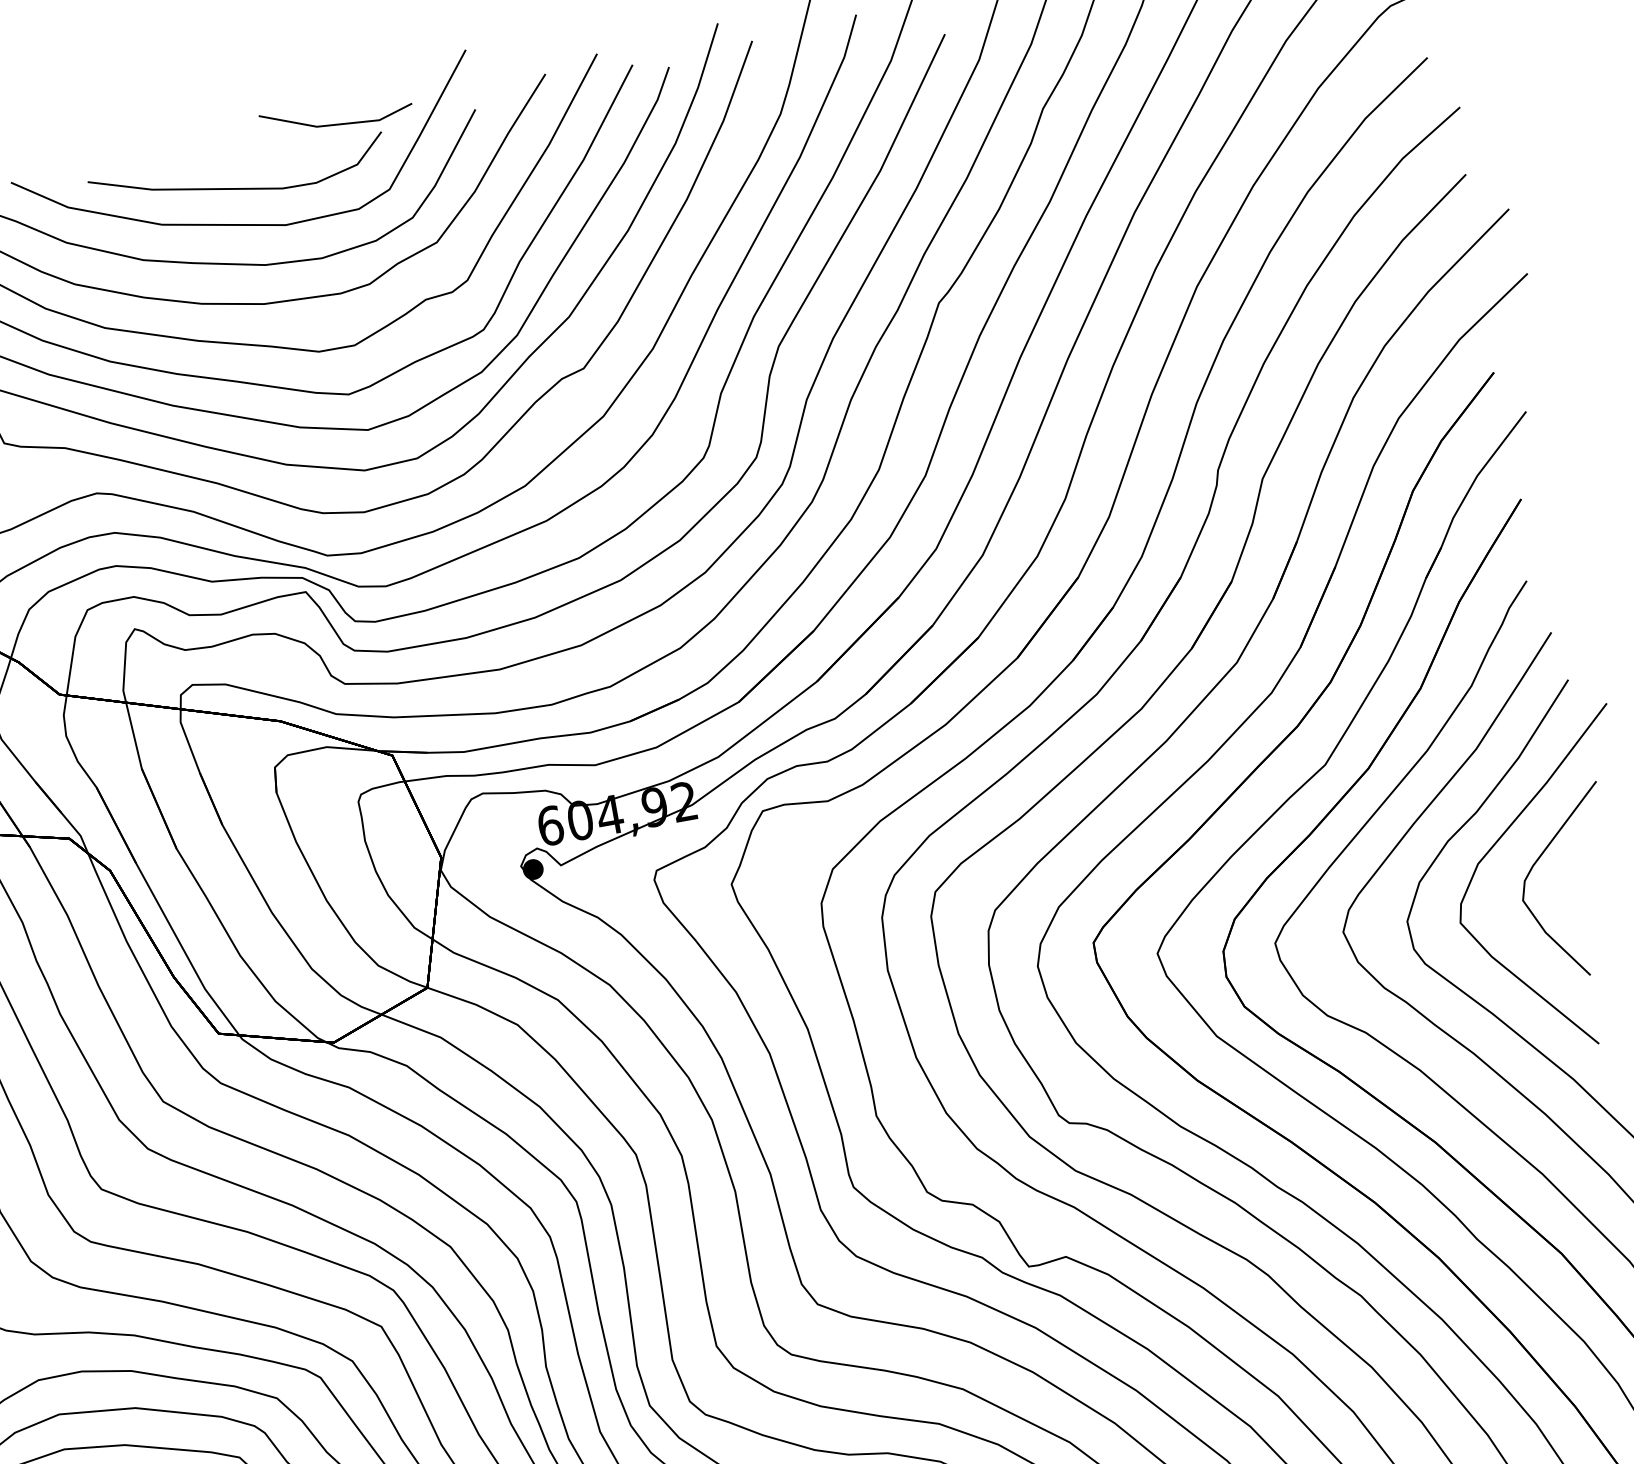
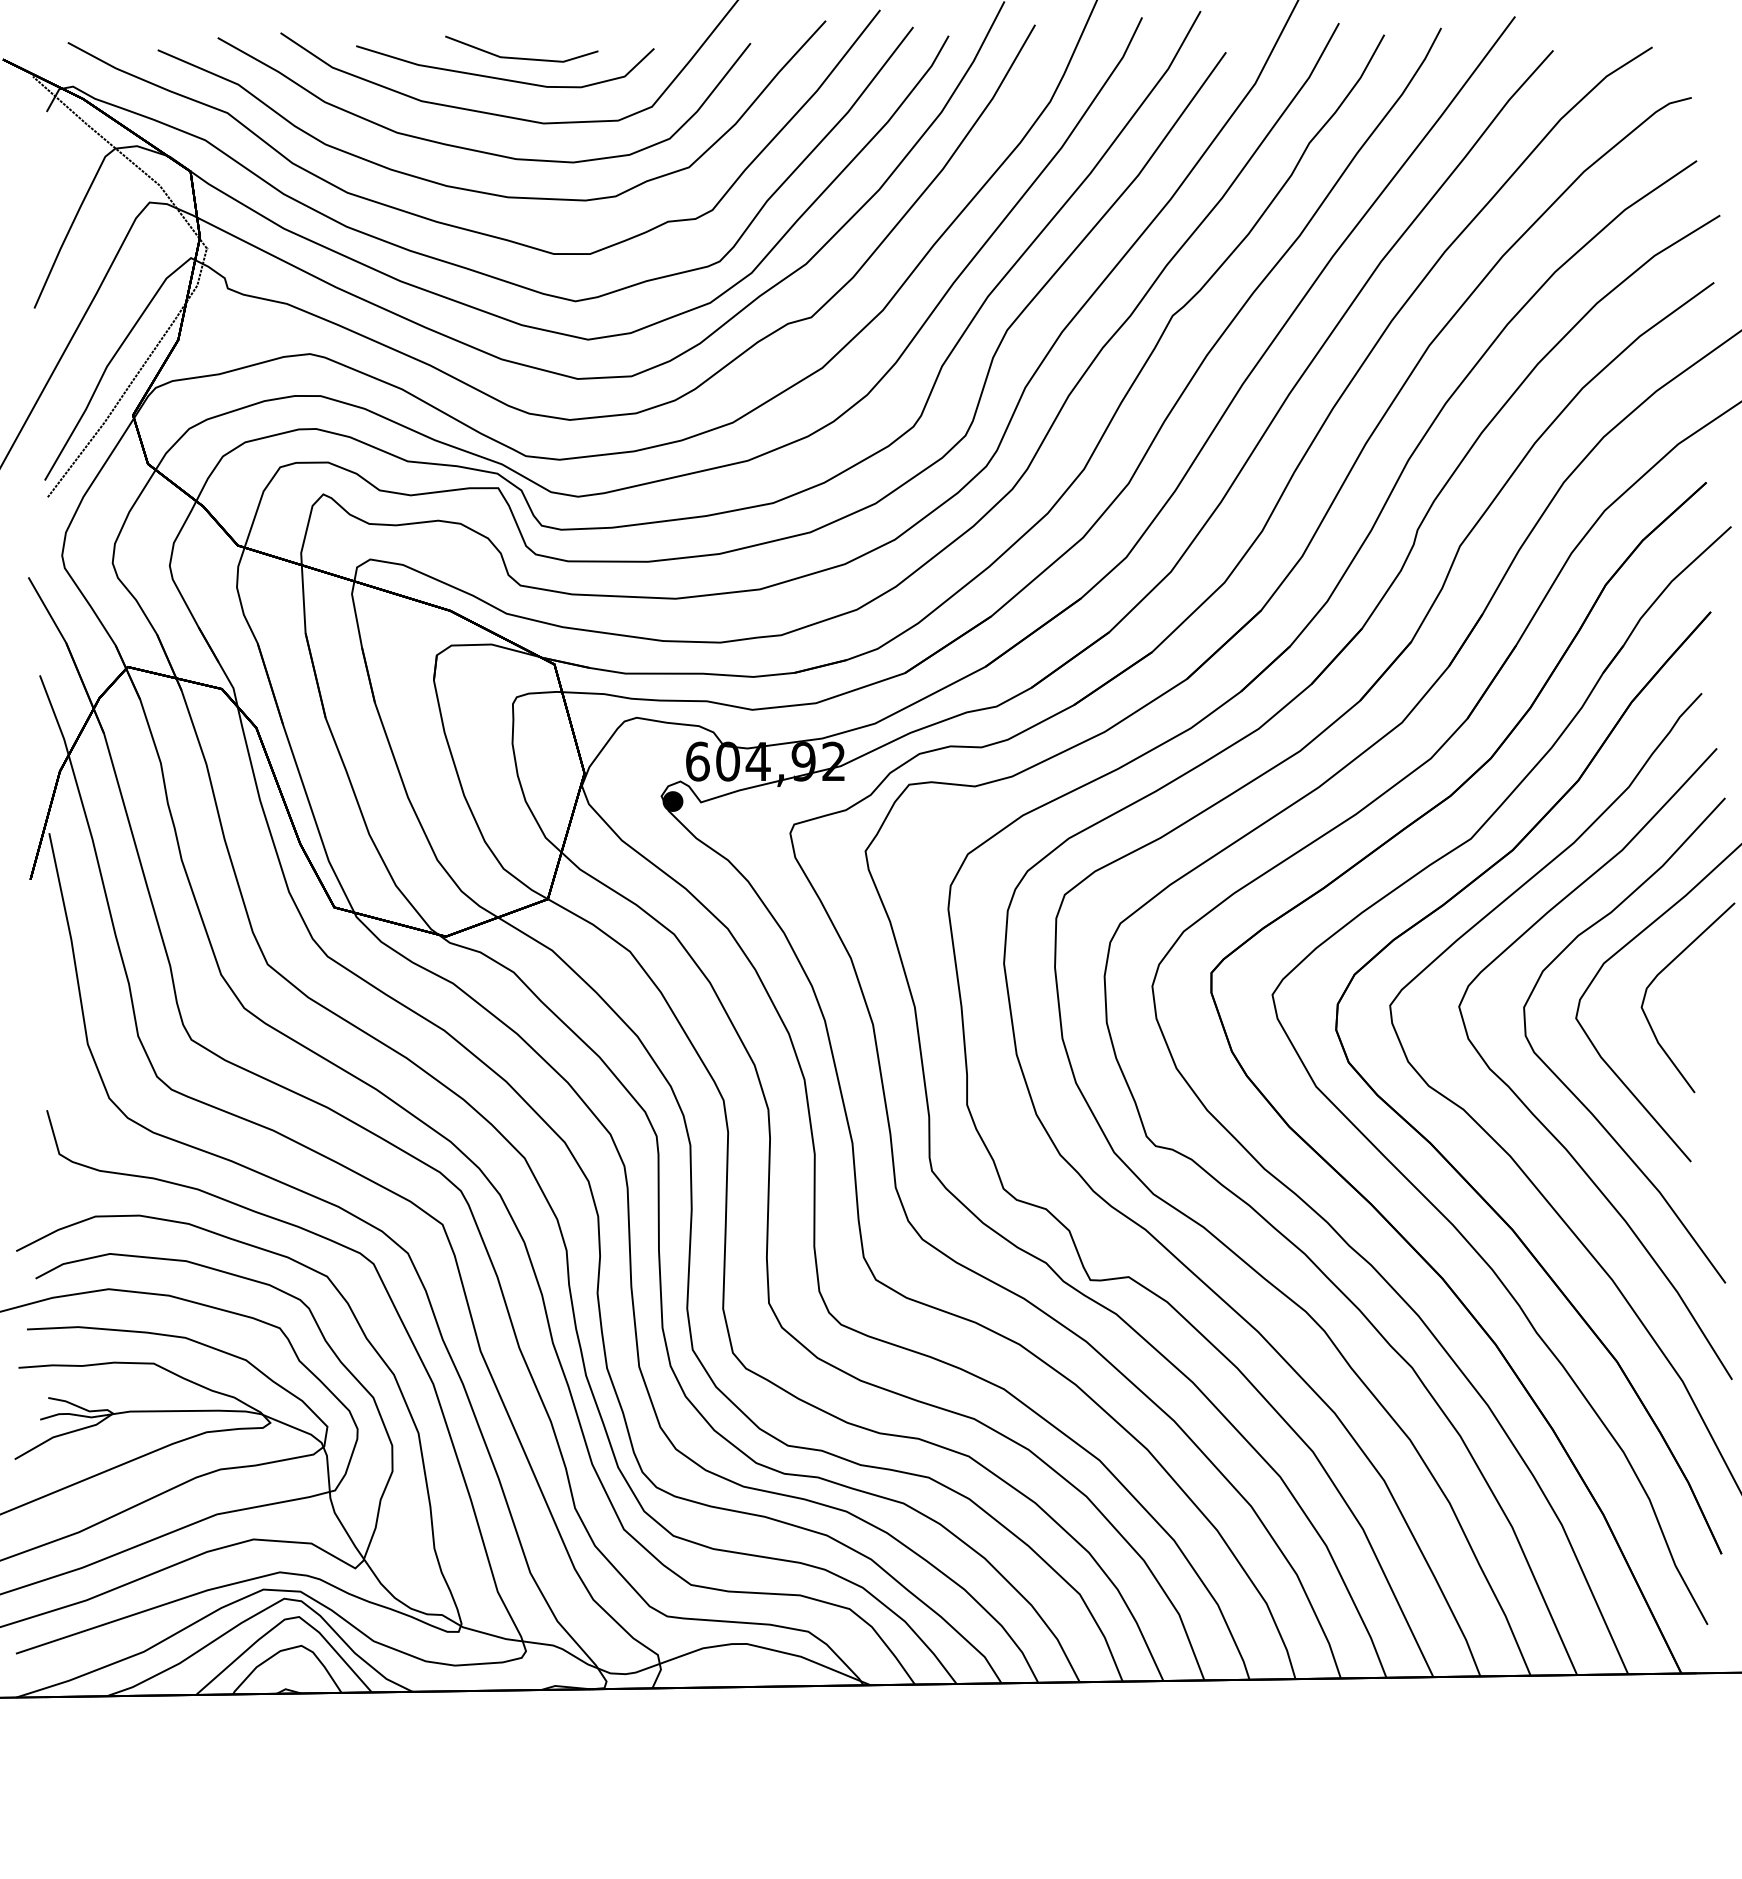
part: (337, 123) -> (521, 57), moved

